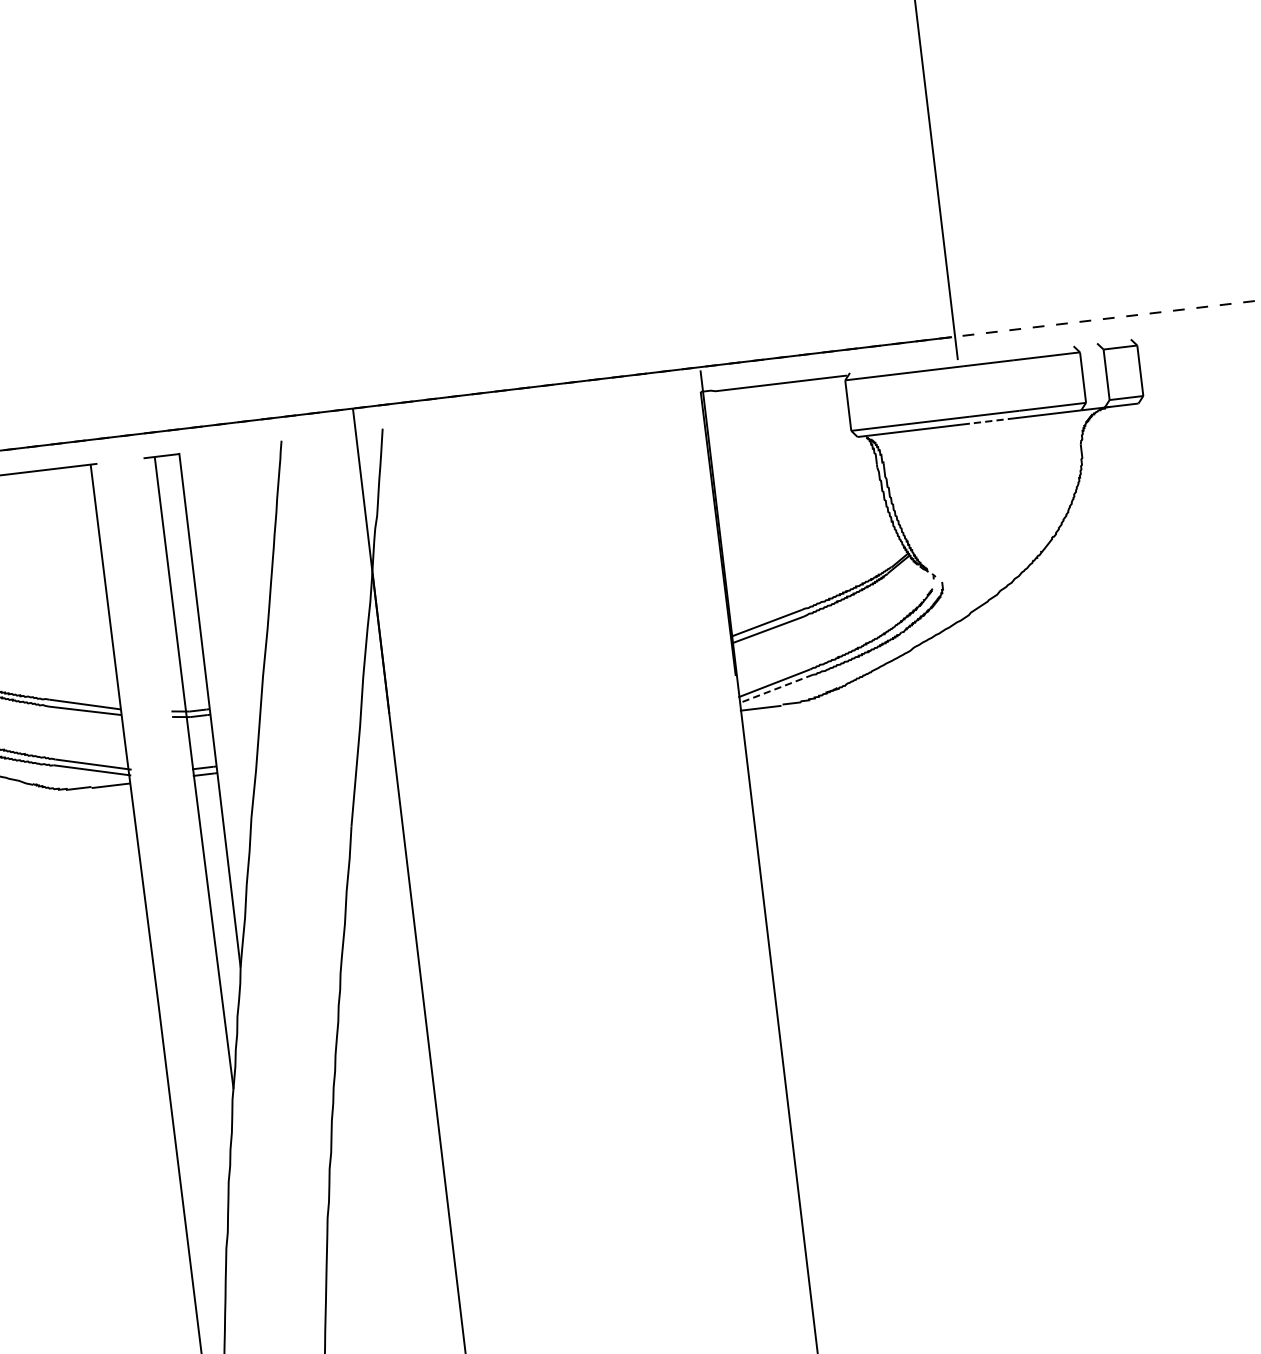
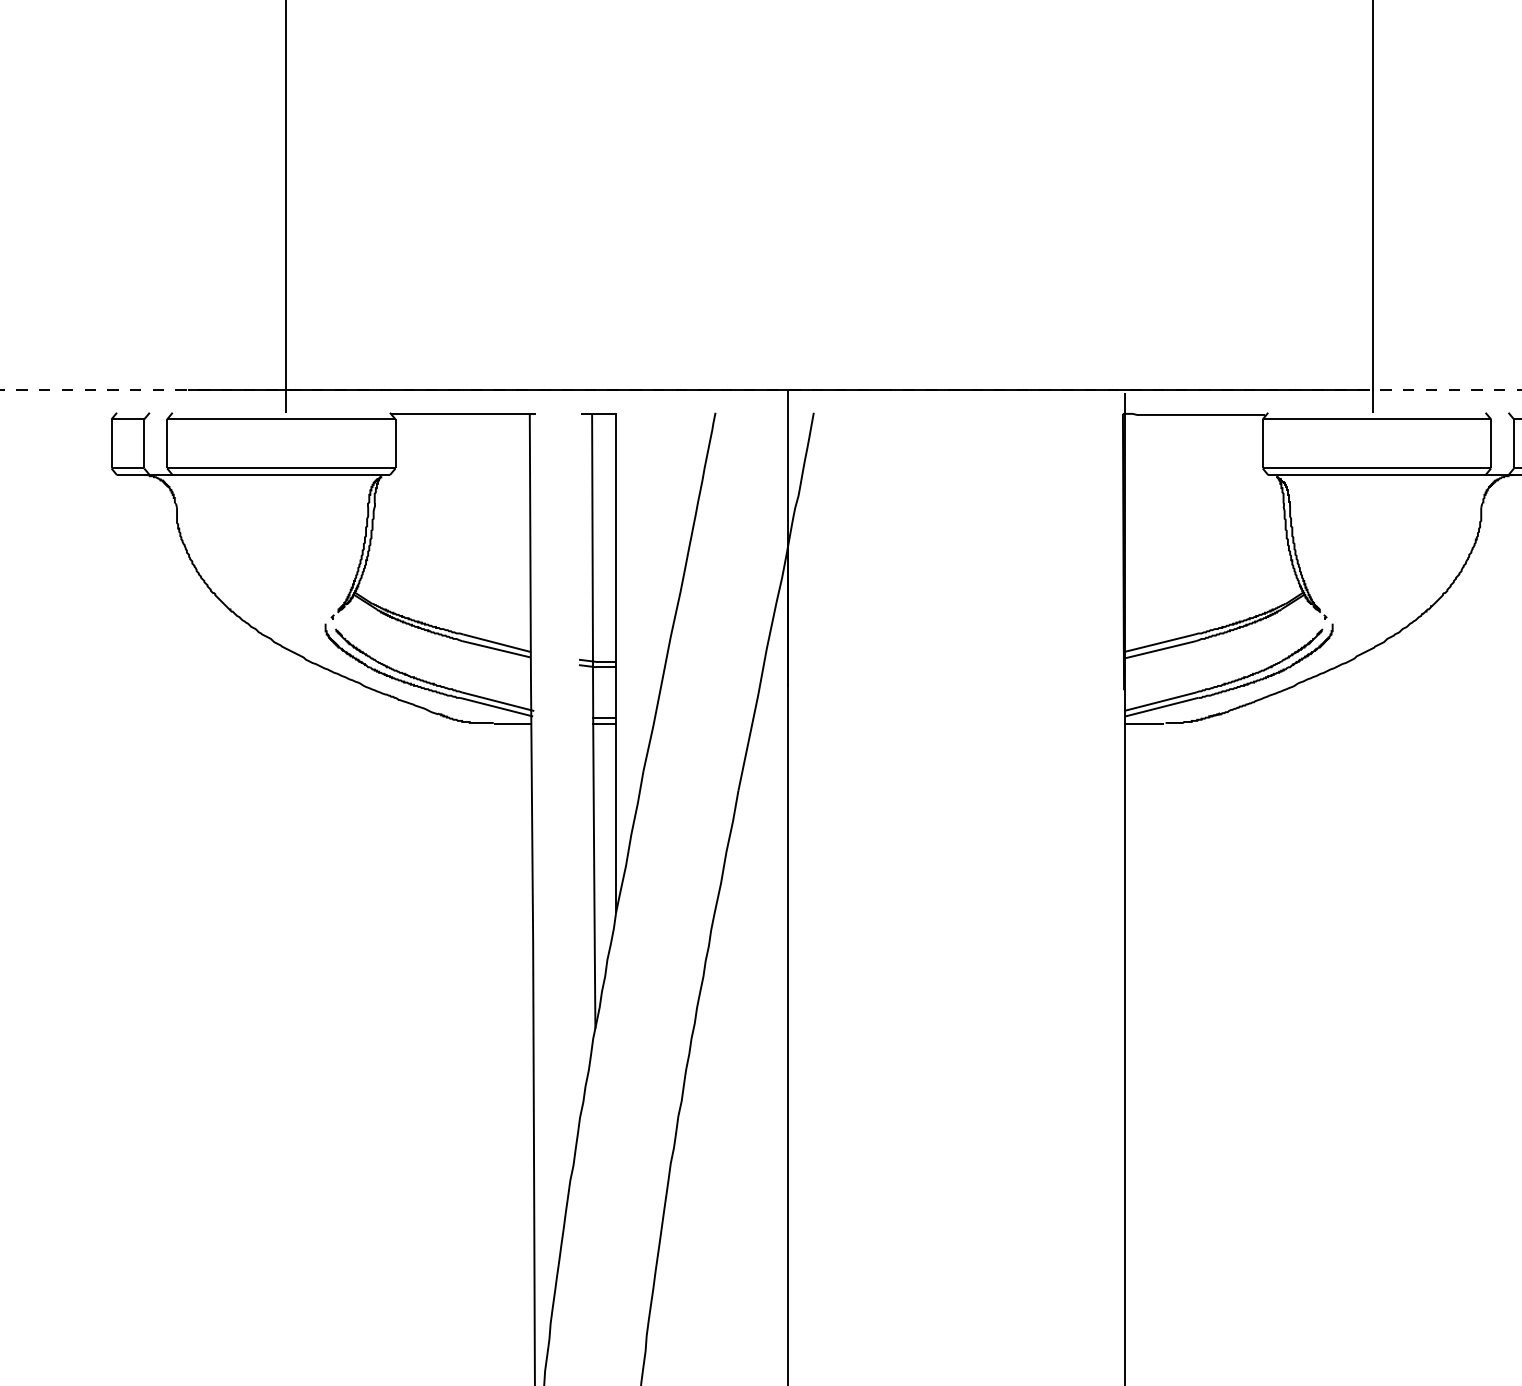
line: (992, 421) -> (1399, 475), dashed -> solid
line: (776, 689) -> (1161, 707), dashed -> solid

